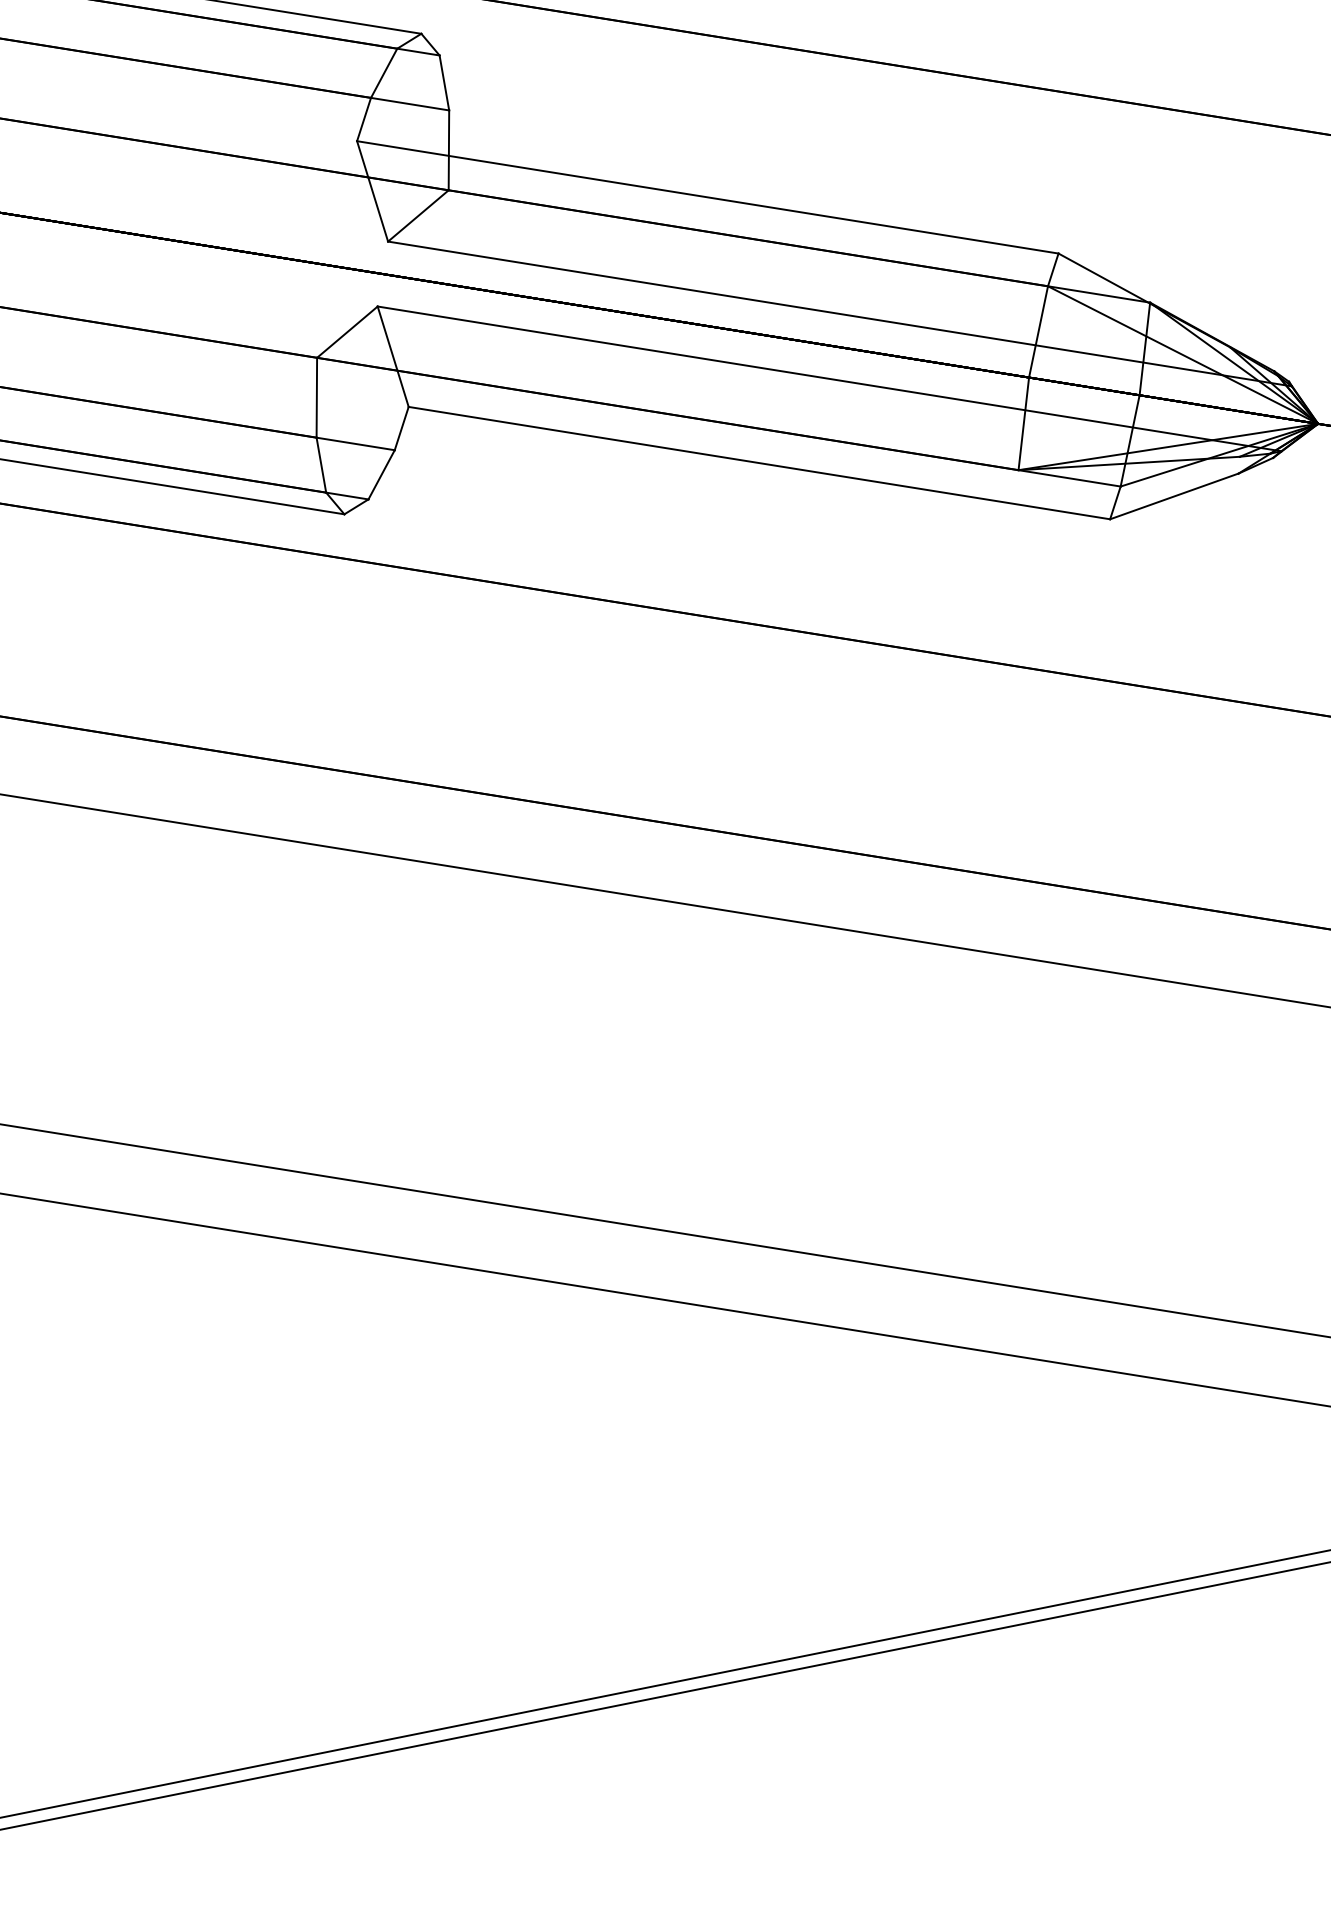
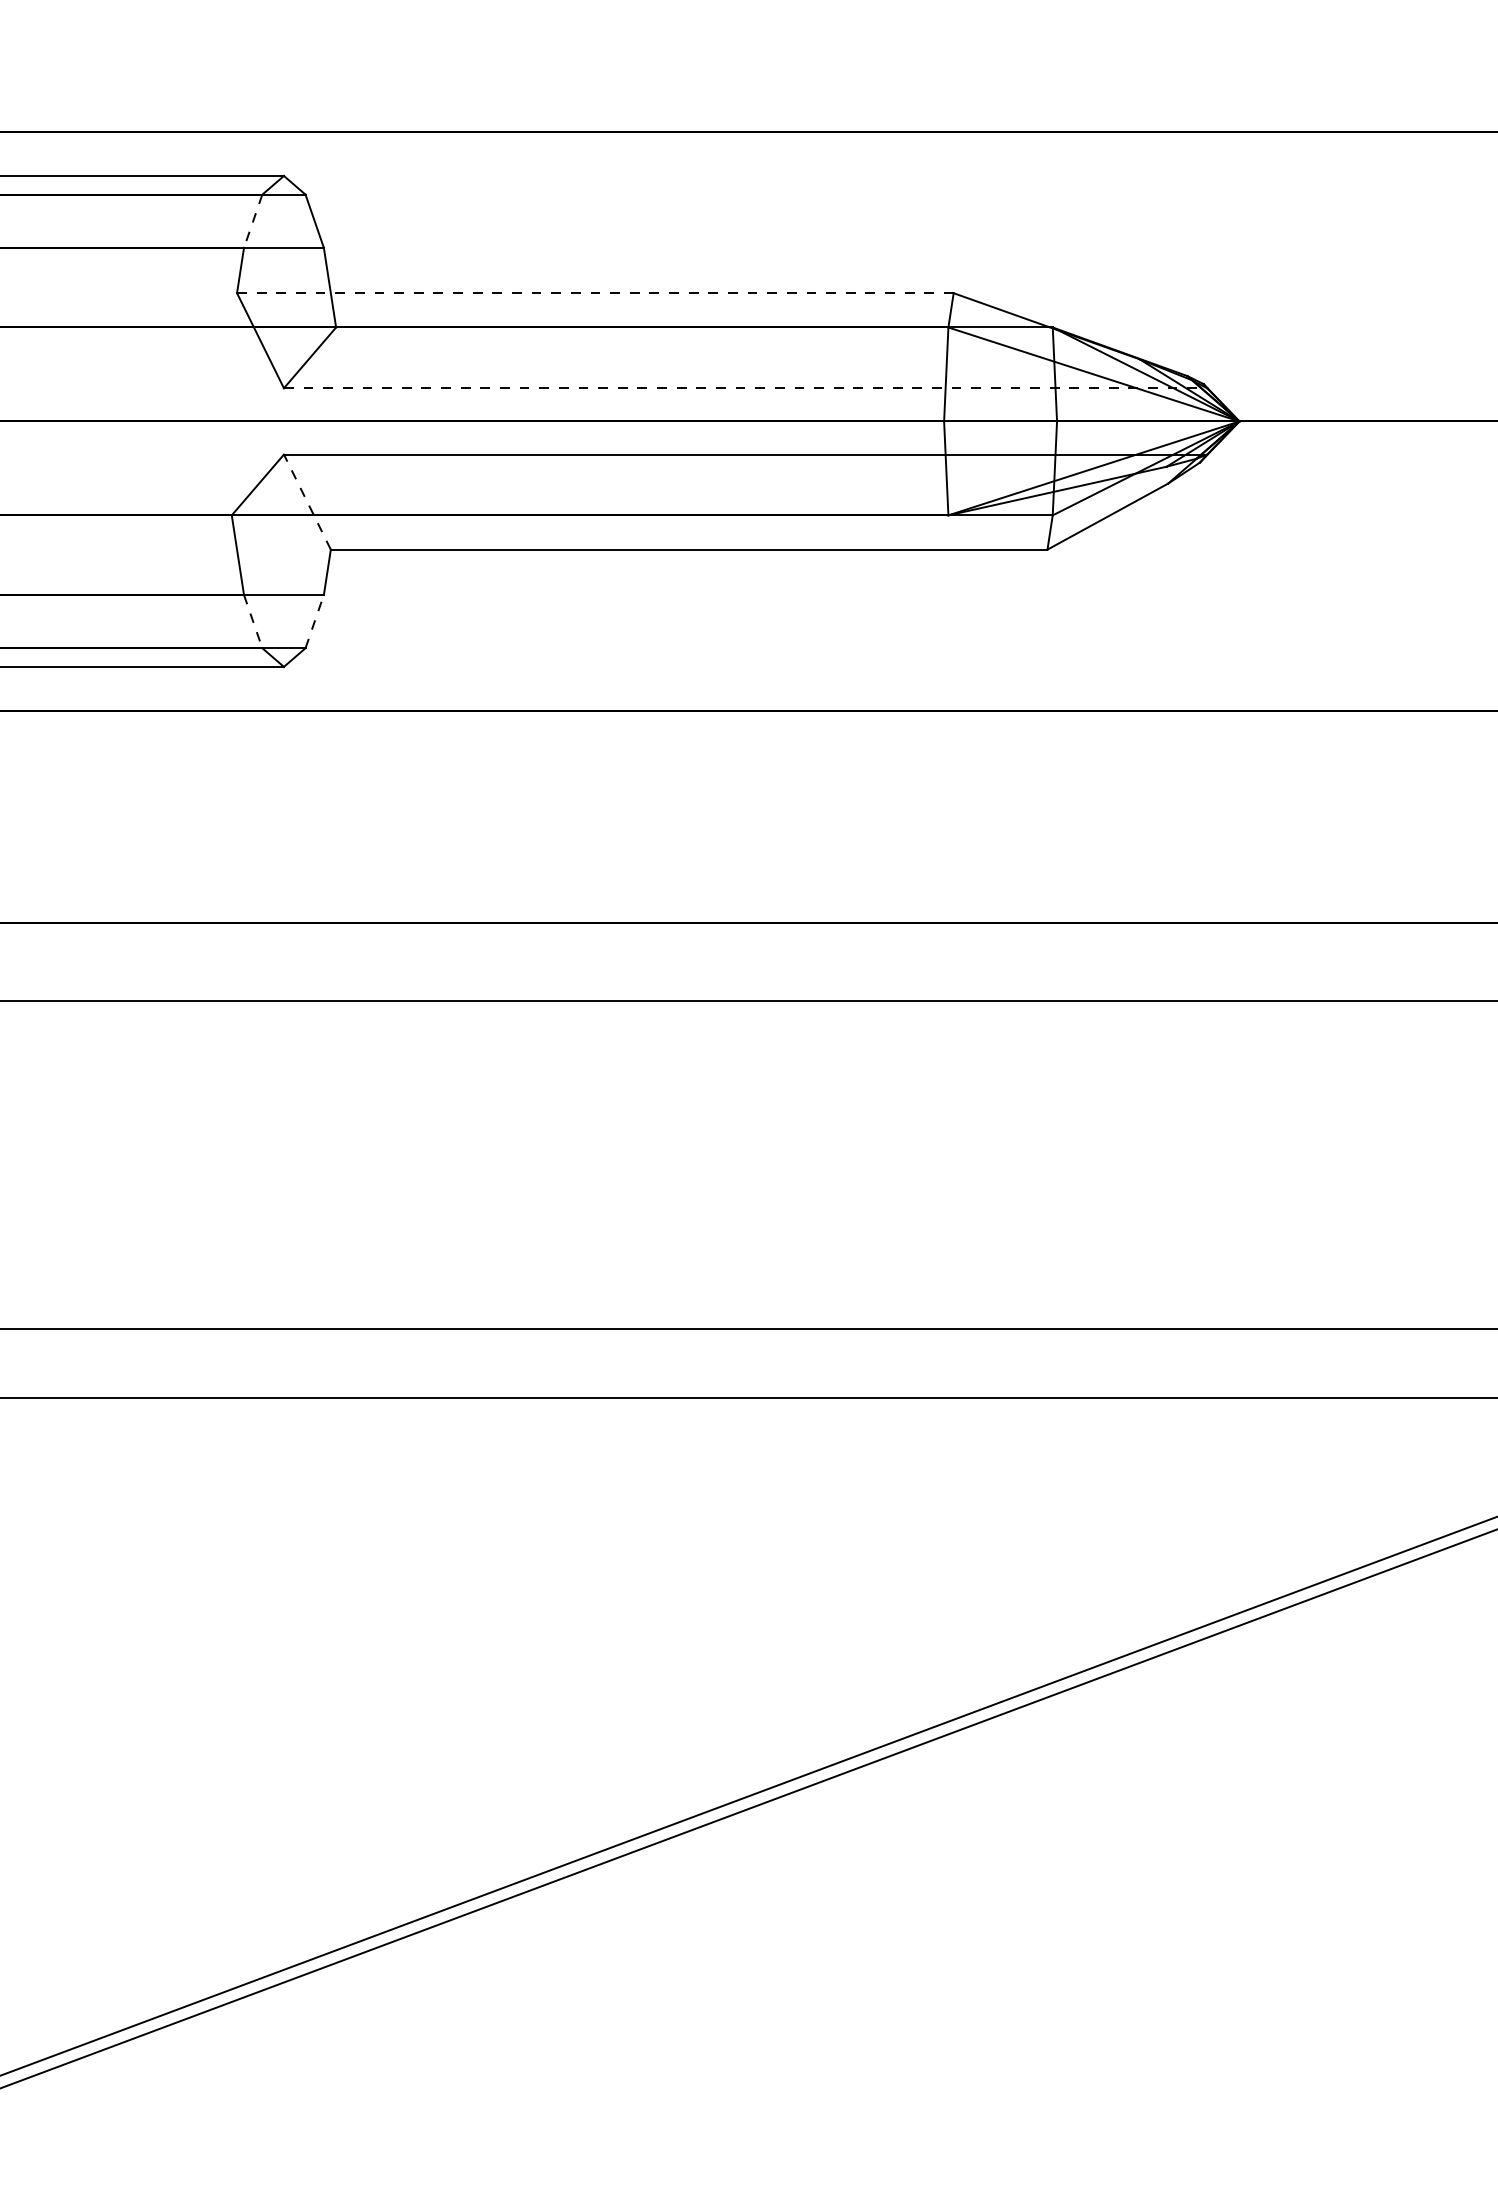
line: (384, 73) -> (253, 221), solid -> dashed
line: (707, 197) -> (595, 293), solid -> dashed
line: (839, 314) -> (745, 388), solid -> dashed
line: (393, 357) -> (307, 502), solid -> dashed
line: (321, 466) -> (253, 622), solid -> dashed
line: (381, 474) -> (314, 621), solid -> dashed

